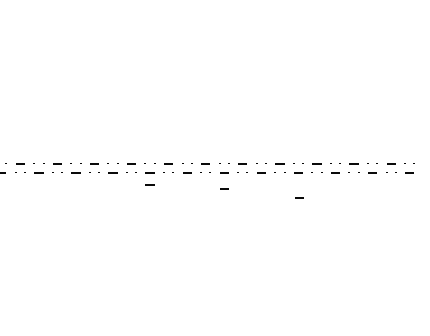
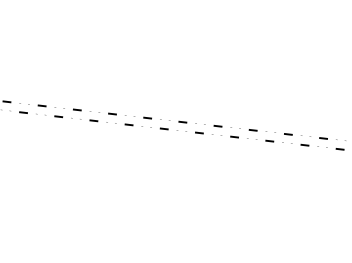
curve: (149, 184) -> (127, 135), removed
curve: (224, 188) -> (197, 147), removed
curve: (299, 197) -> (268, 164), removed

